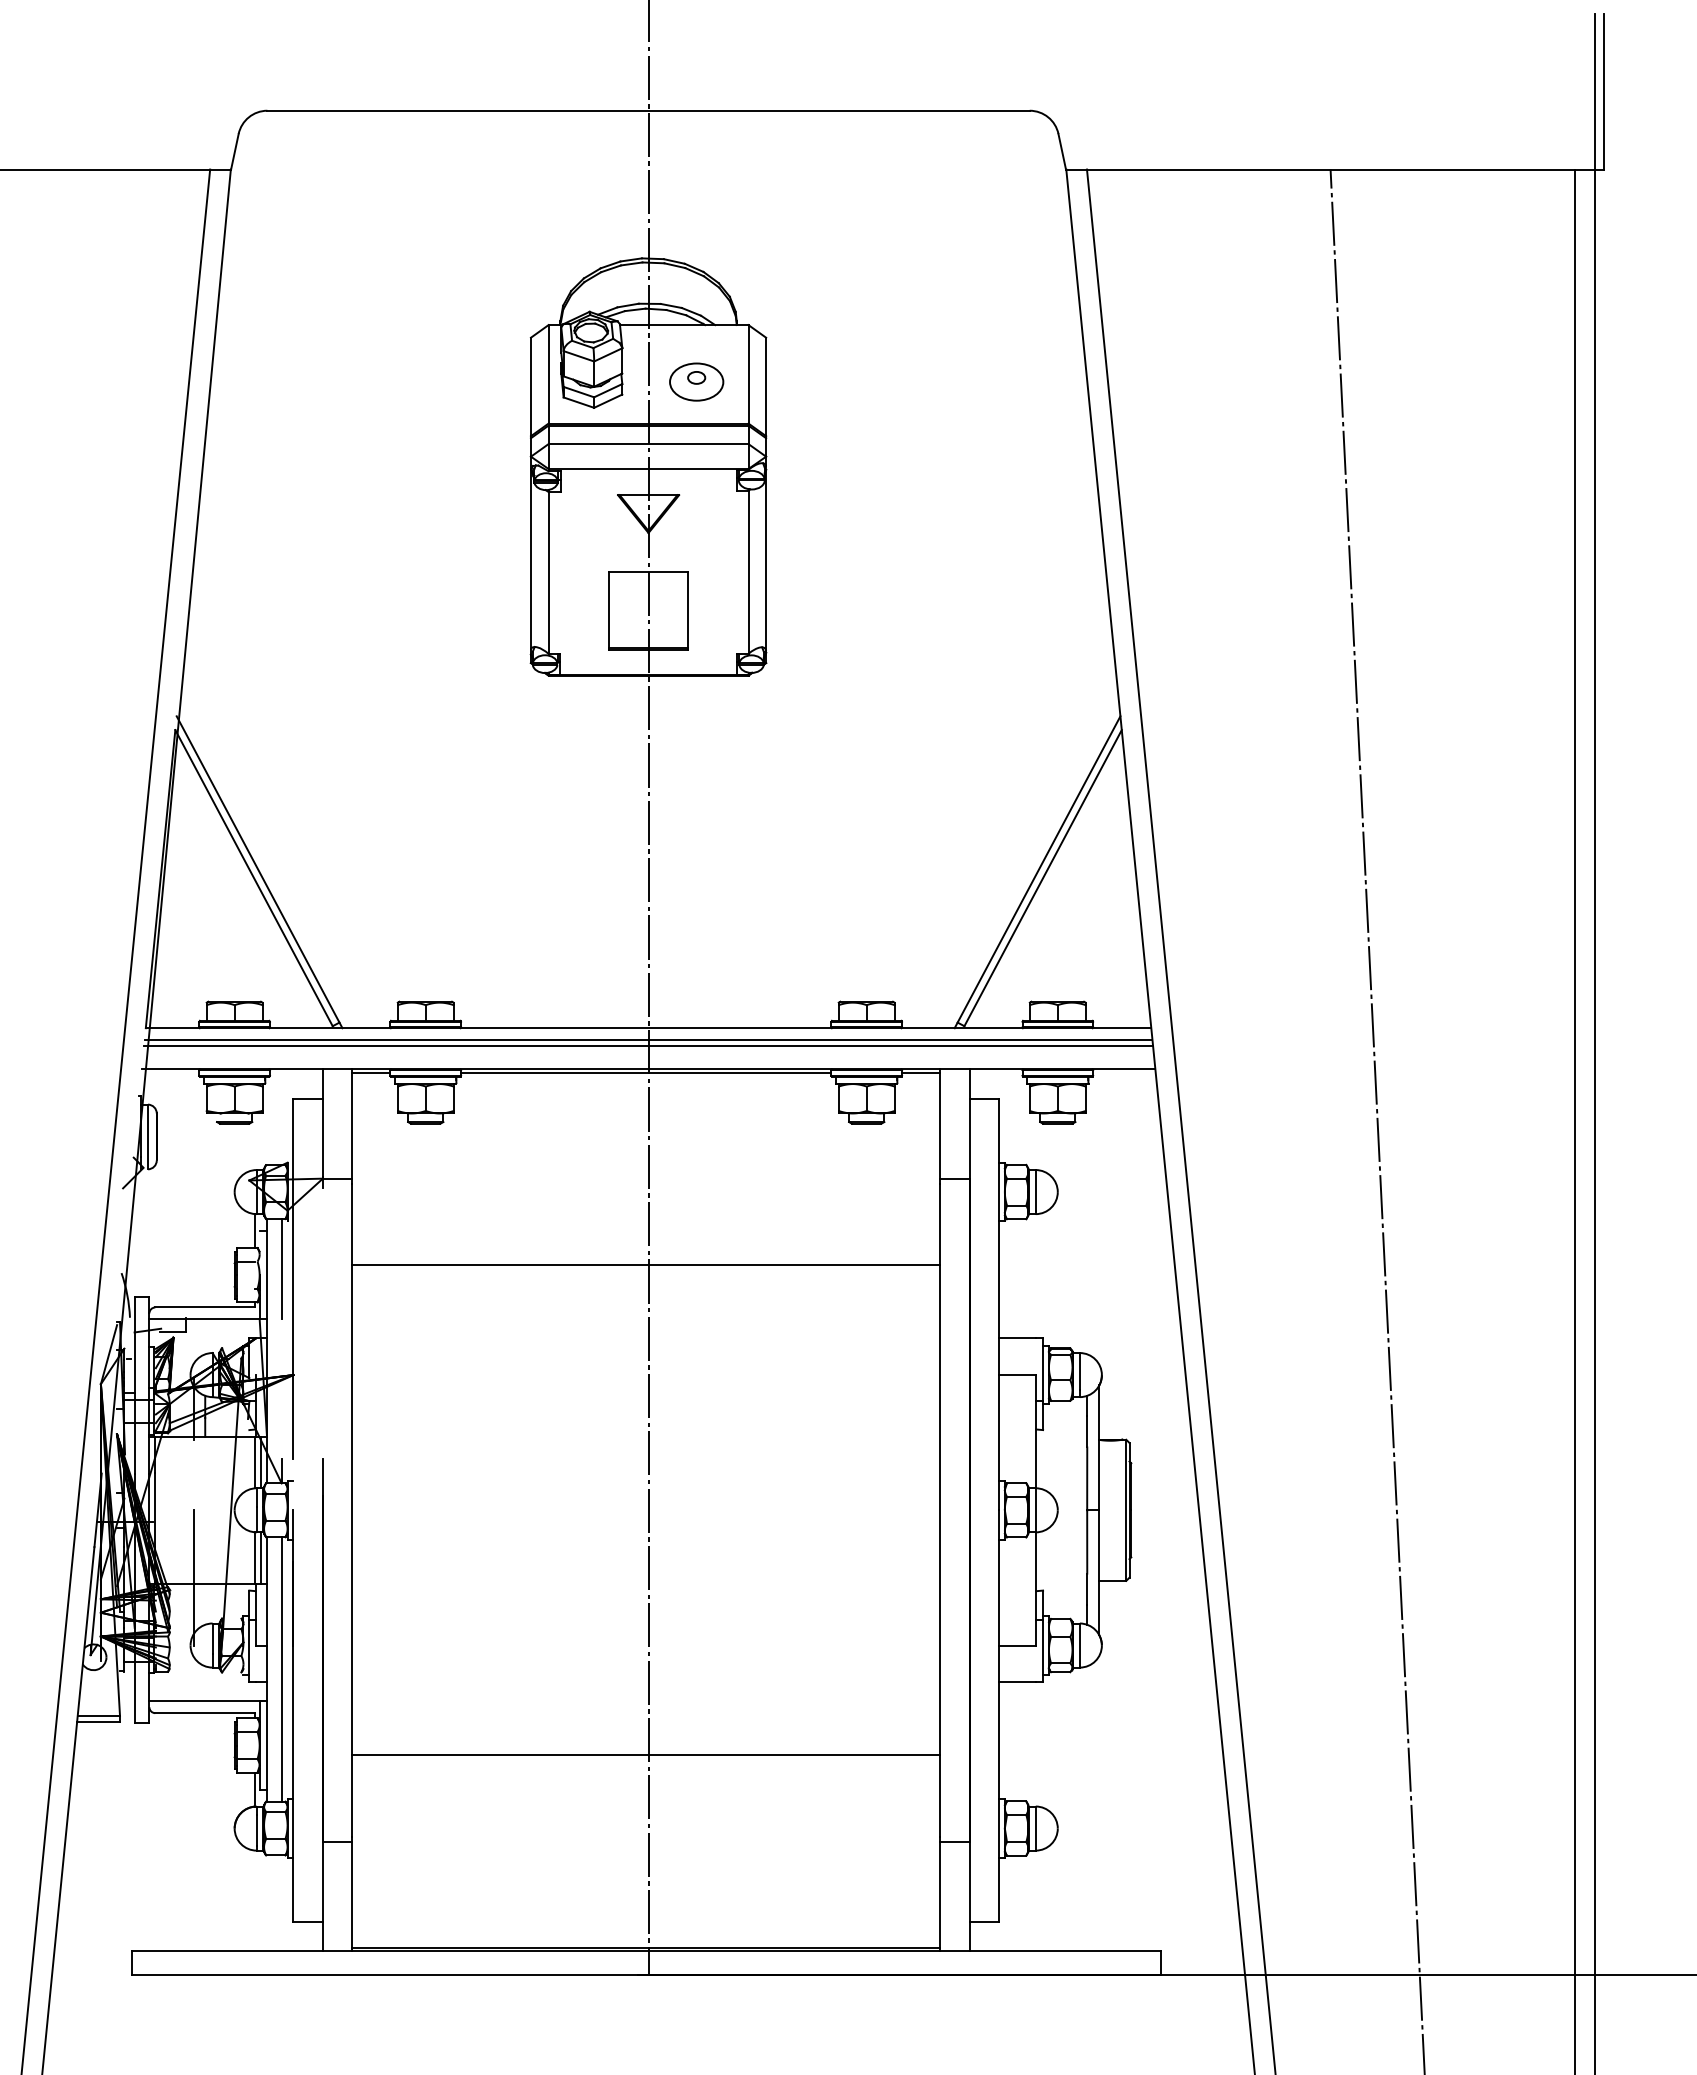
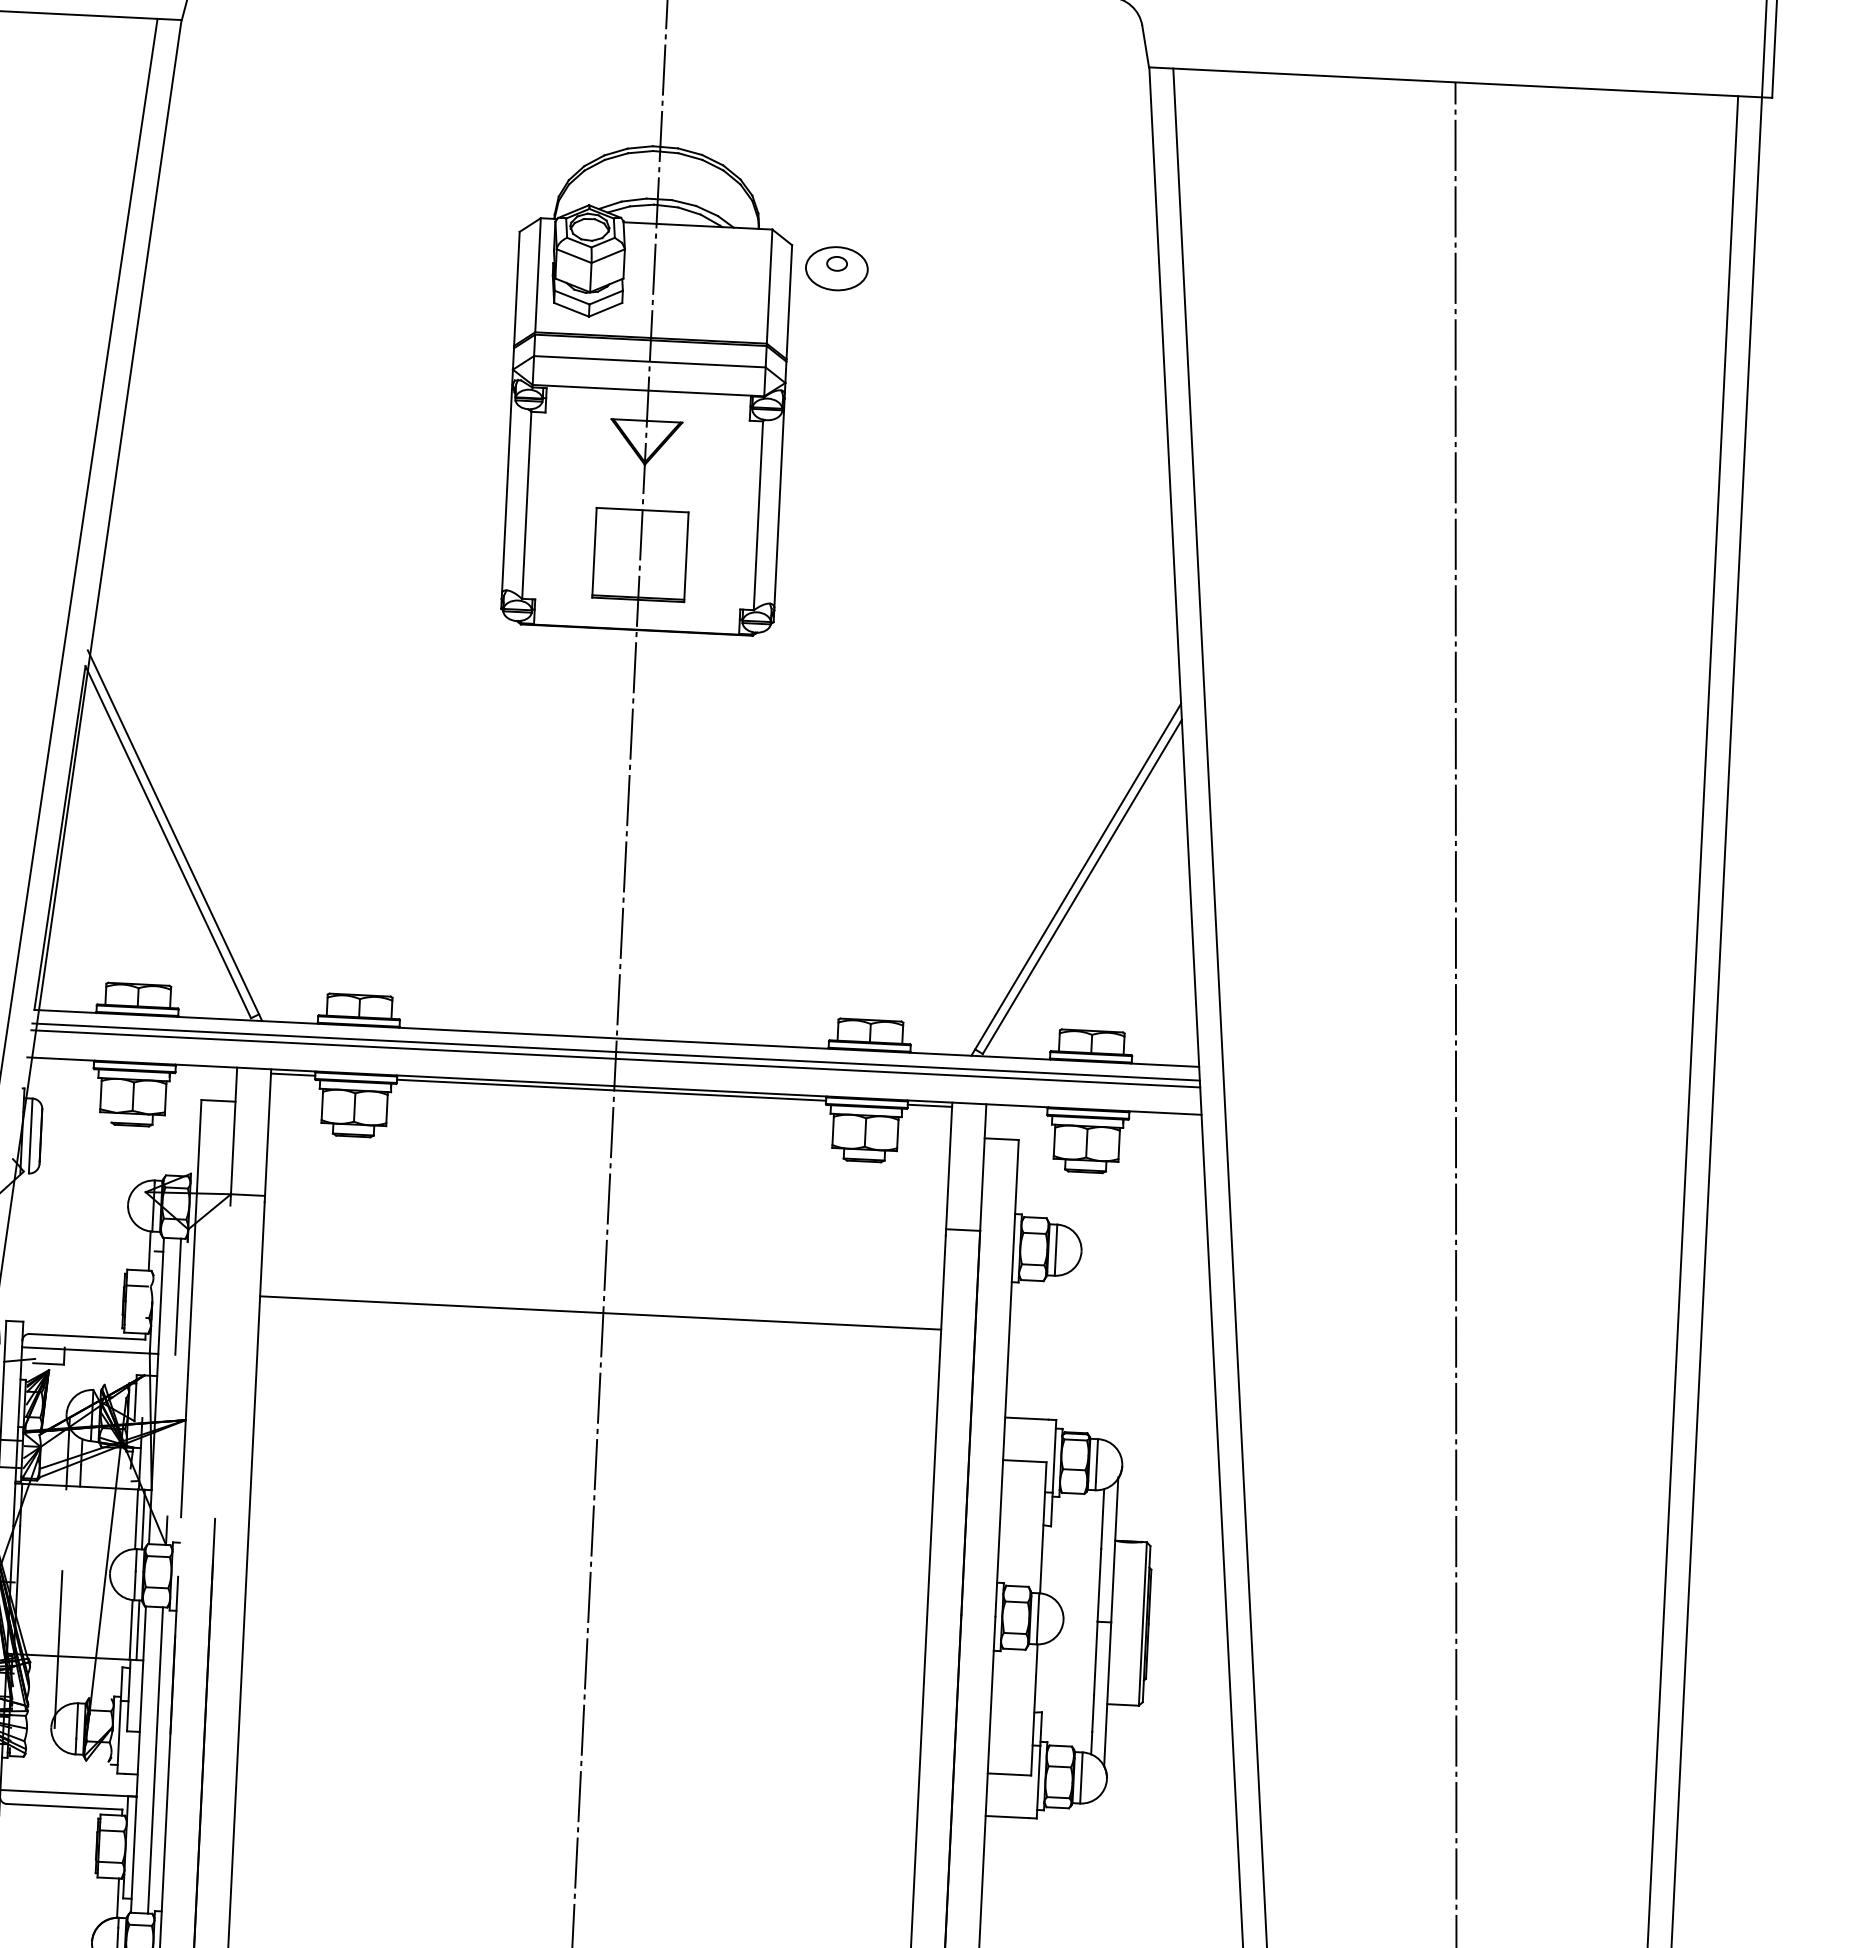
part: (696, 381) -> (836, 268), moved
line: (646, 1755) -> (573, 1880), removed

